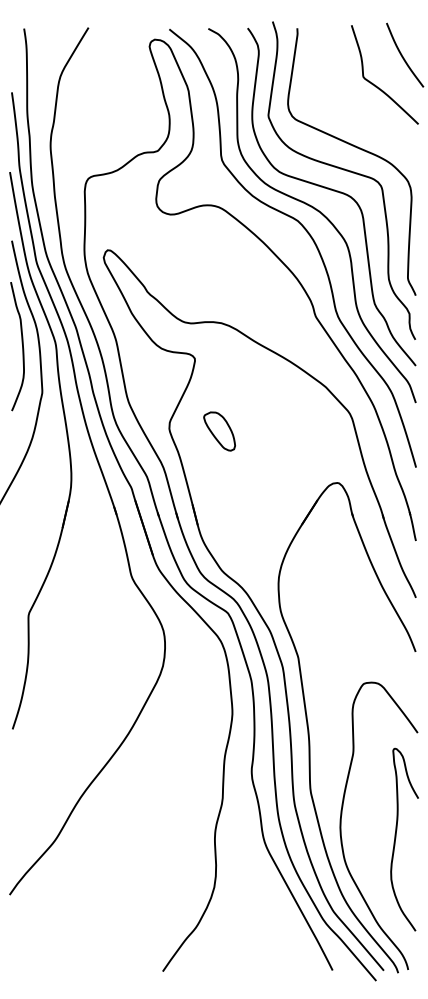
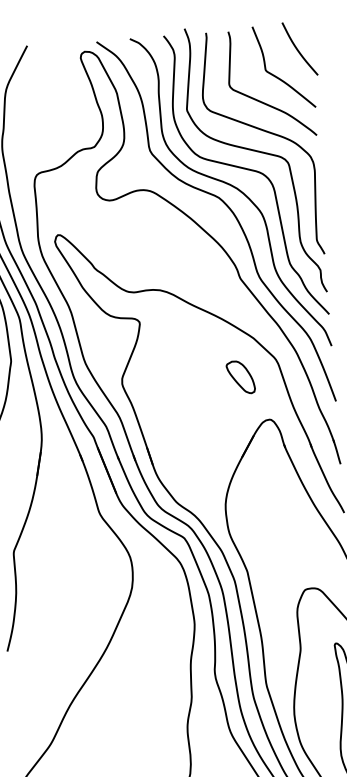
curve: (357, 113) -> (263, 101), added
part: (219, 431) -> (240, 377), moved

